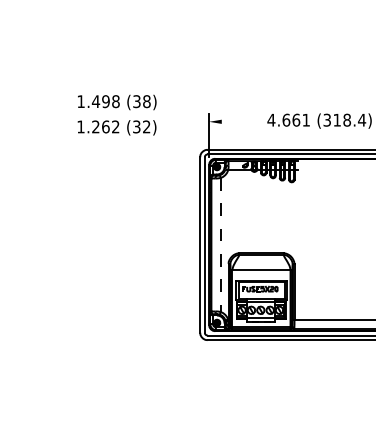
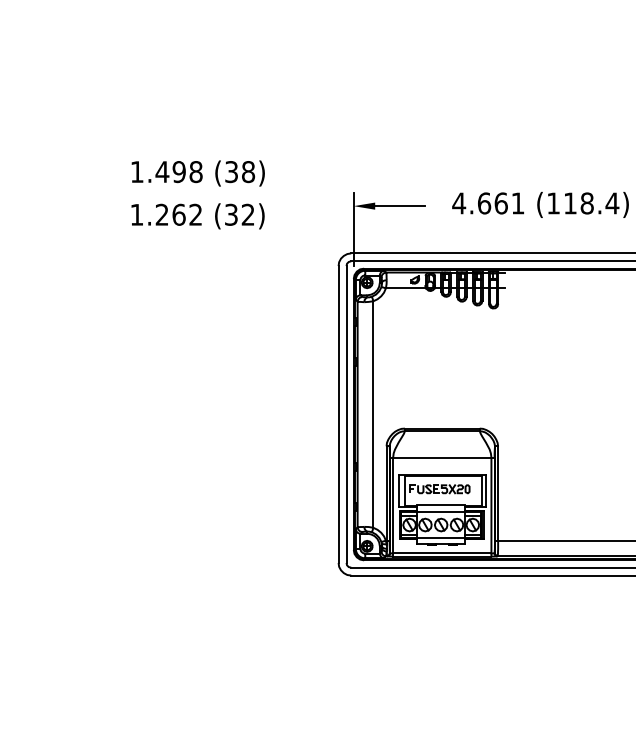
text: (326, 119) -> (552, 202), (318.4) -> (118.4)
line: (236, 121) -> (400, 205), added
line: (220, 245) -> (372, 415), dashed -> solid

